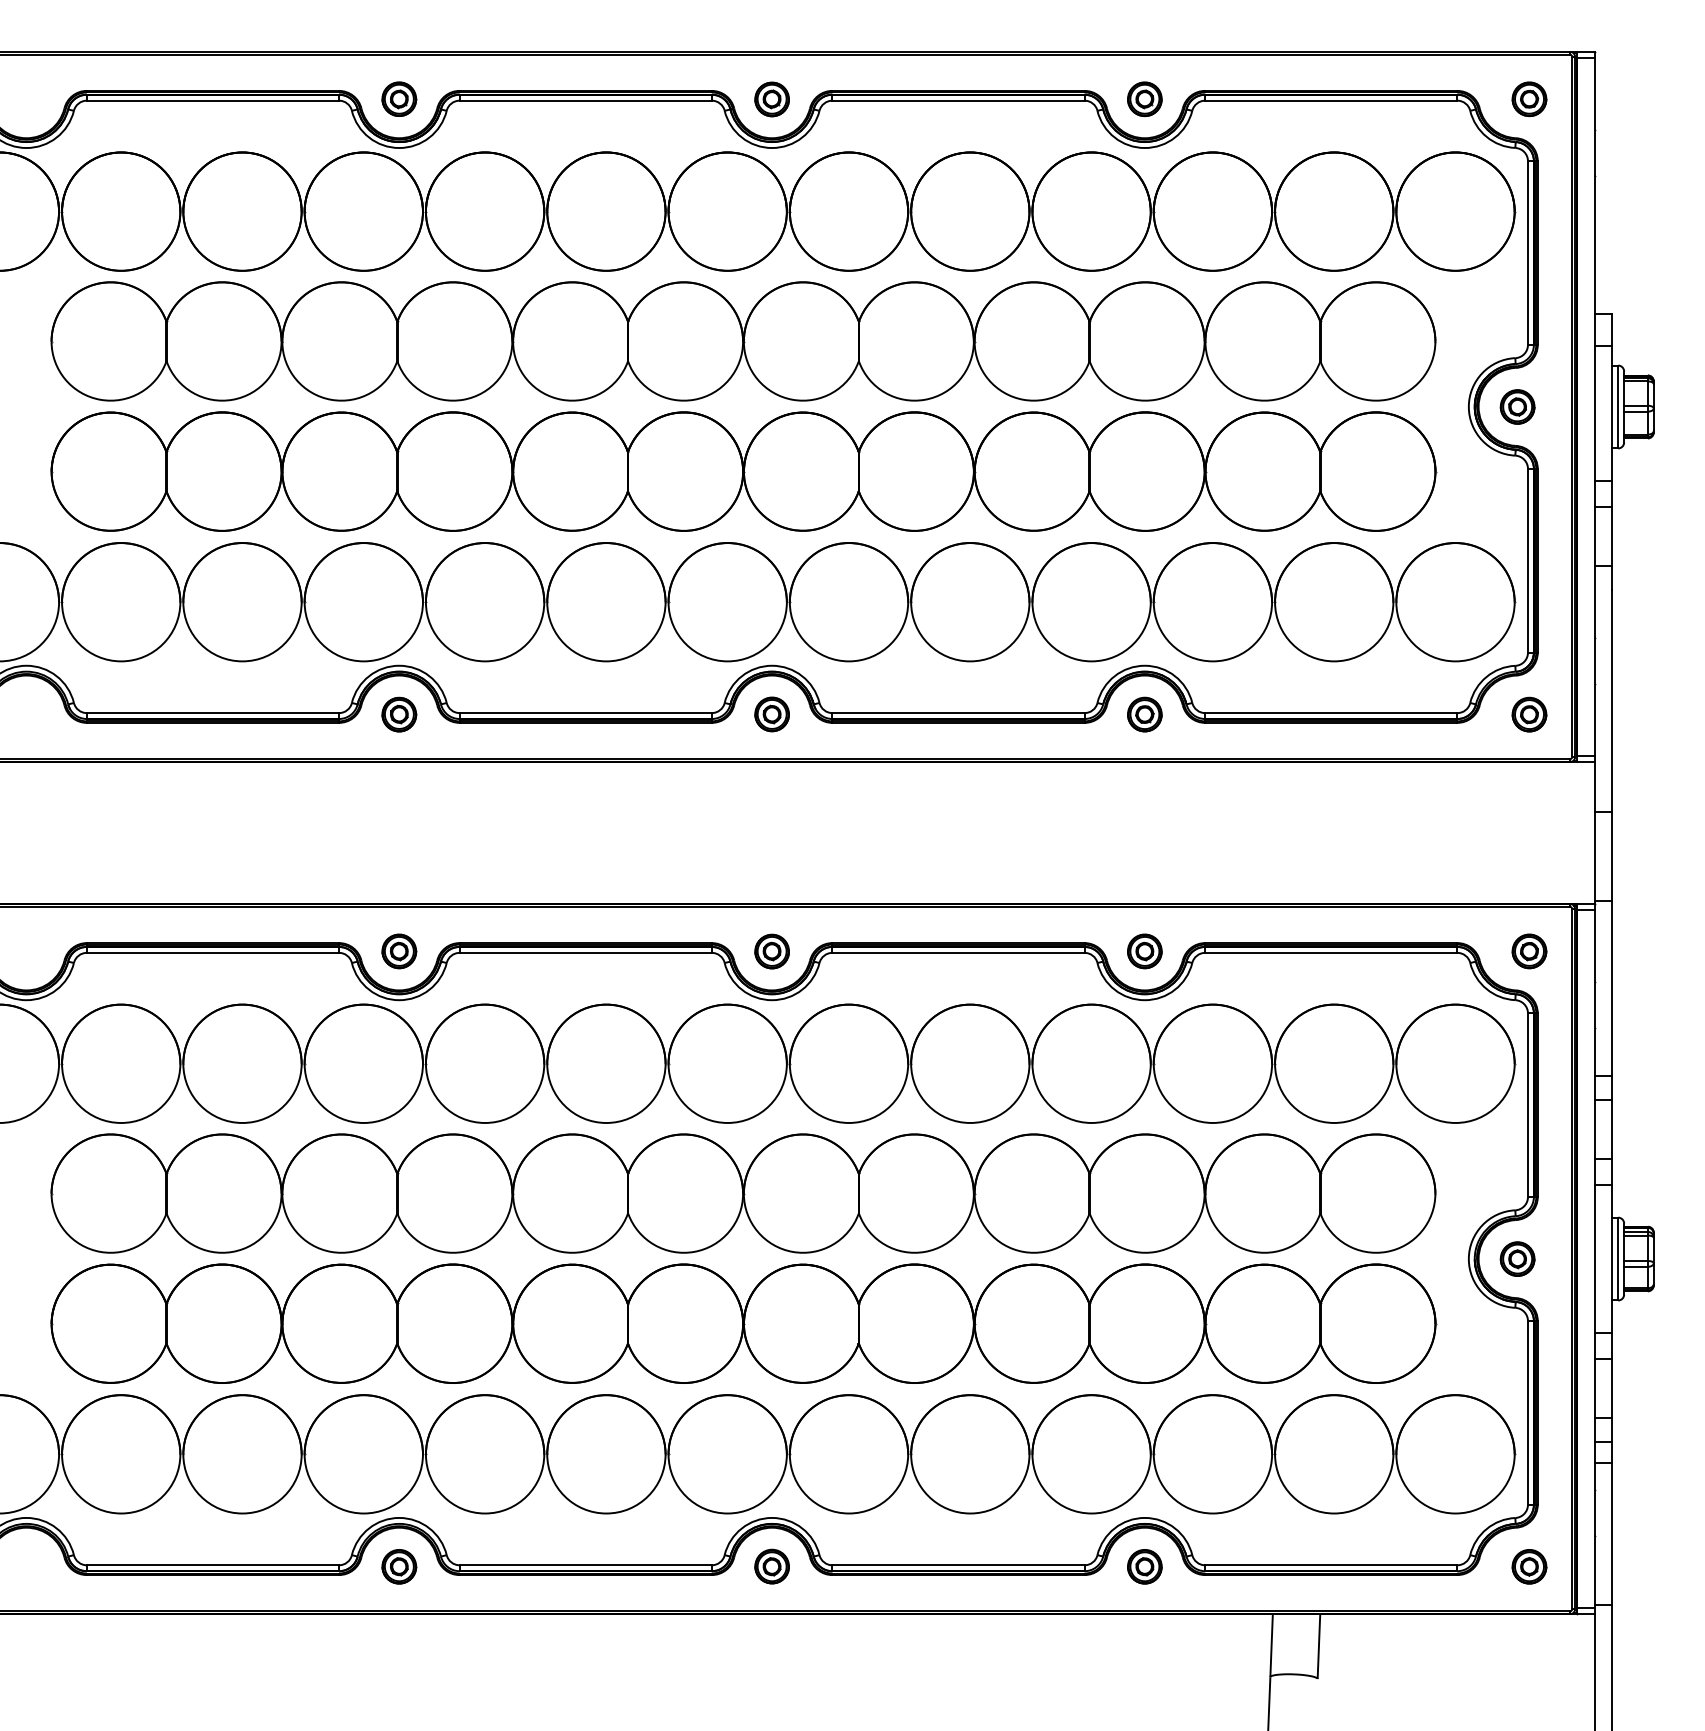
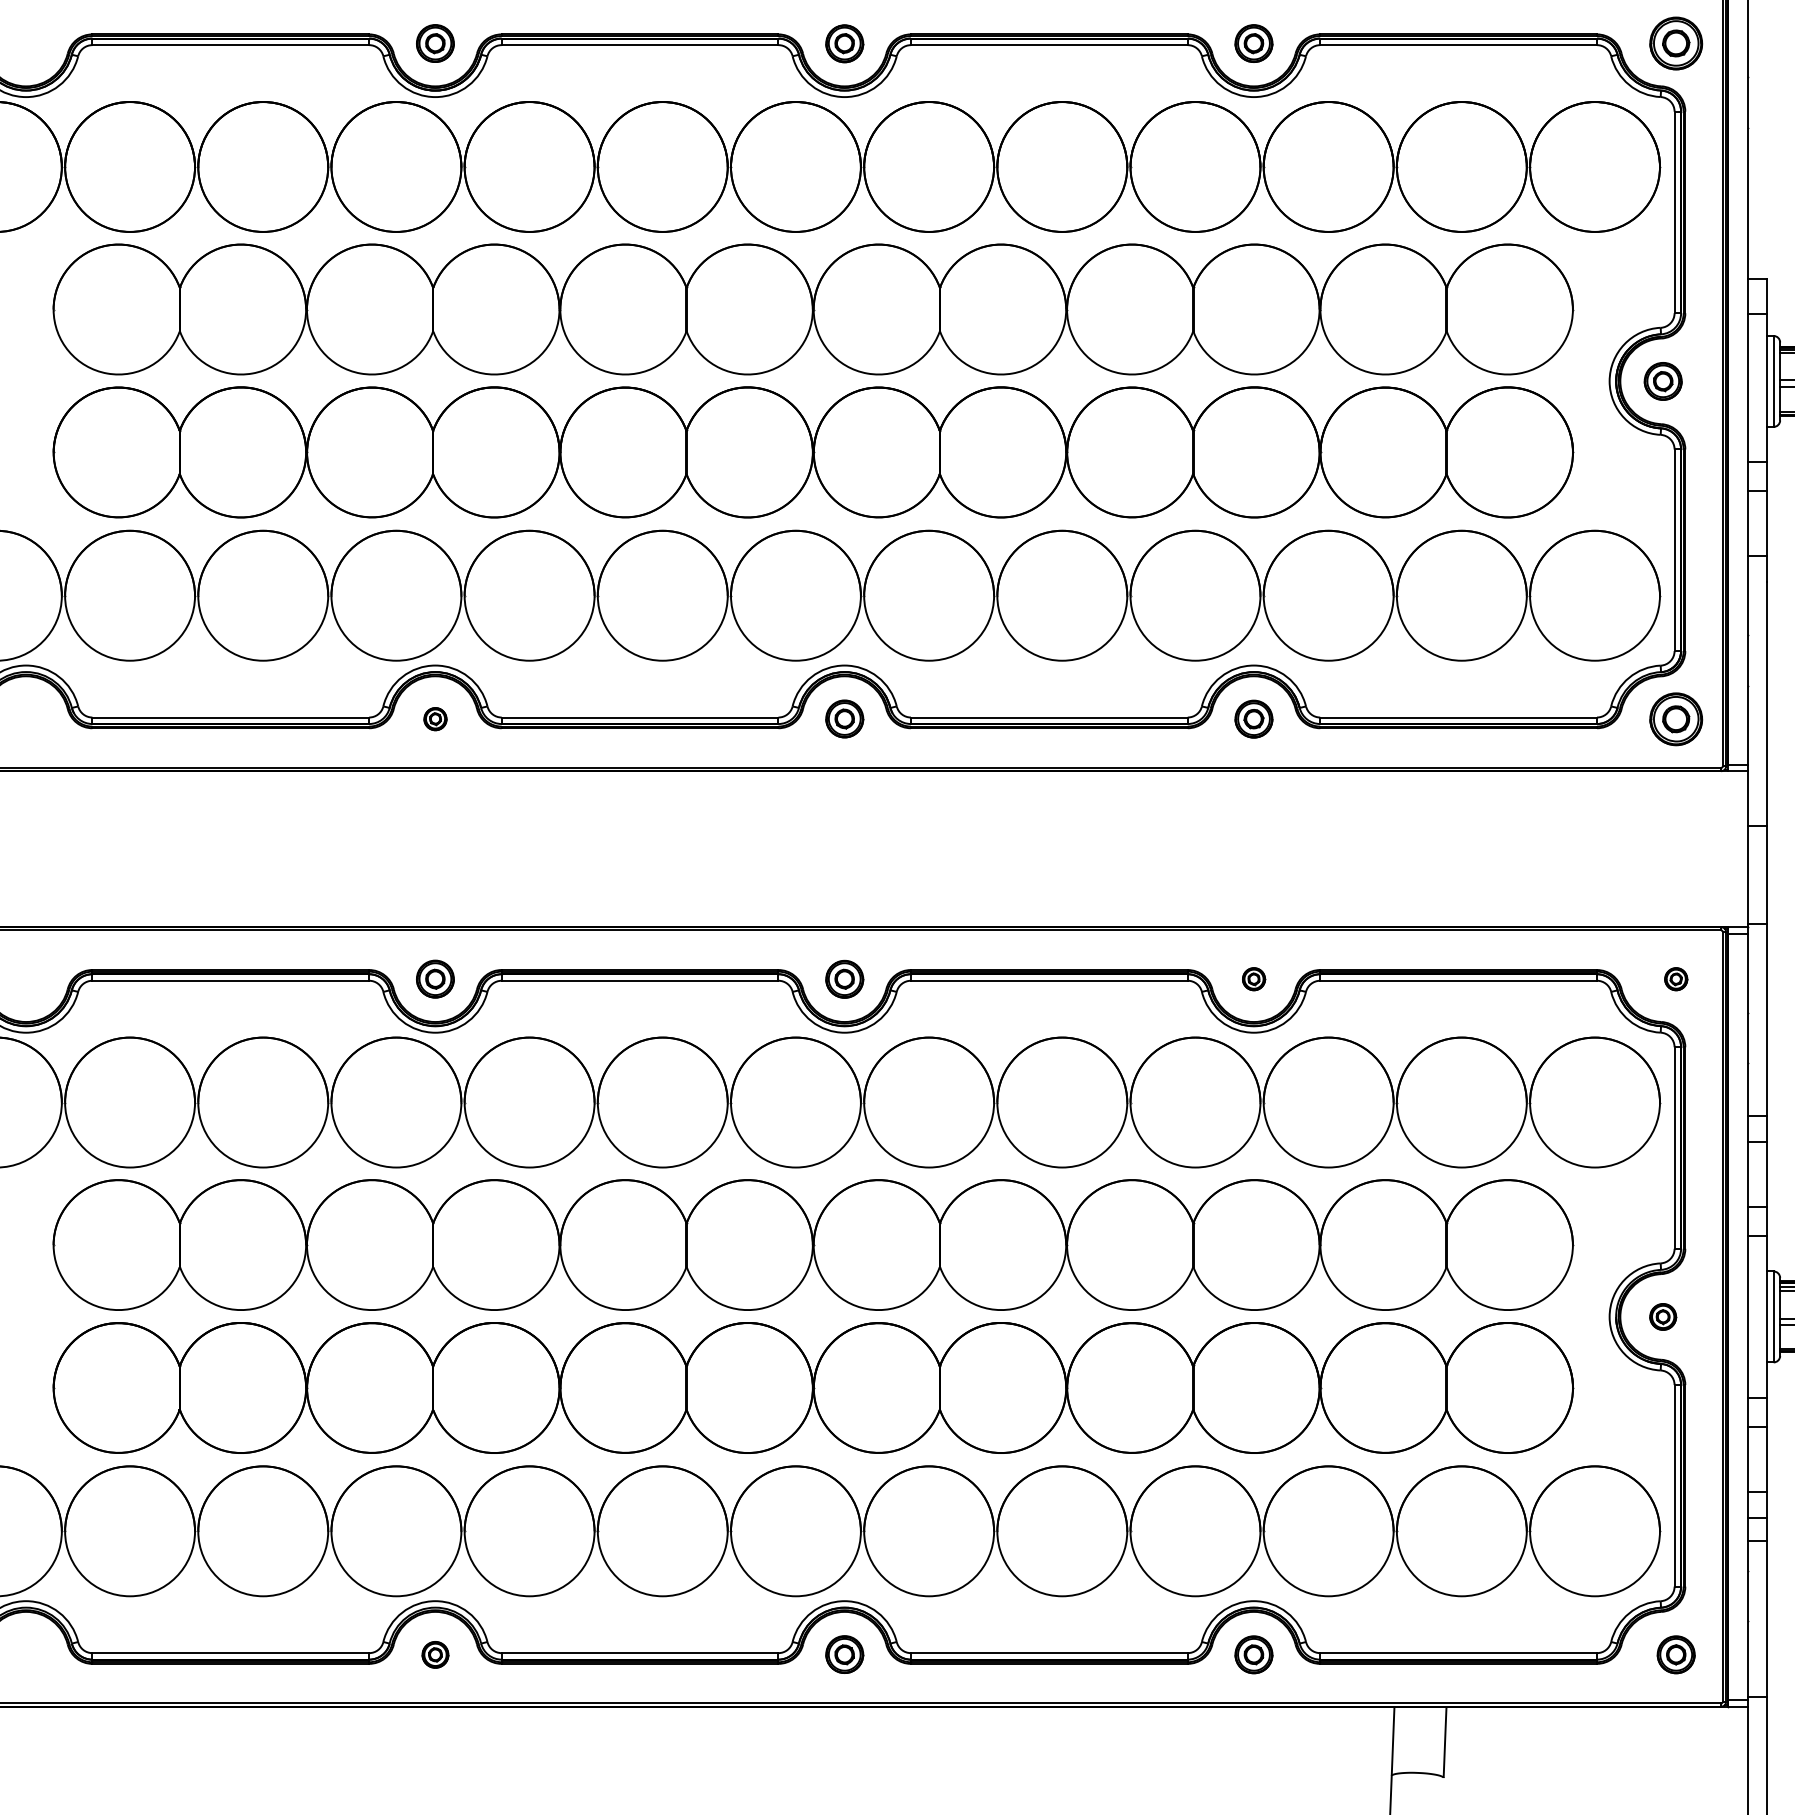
part: (1529, 99) -> (1676, 43), size x1.4
part: (399, 714) -> (435, 719), size x0.6
part: (1529, 714) -> (1676, 719), size x1.4
part: (1144, 951) -> (1253, 979), size x0.6
part: (1529, 951) -> (1676, 979), size x0.6
part: (1517, 1258) -> (1663, 1316), size x0.7
part: (399, 1566) -> (435, 1654), size x0.7

